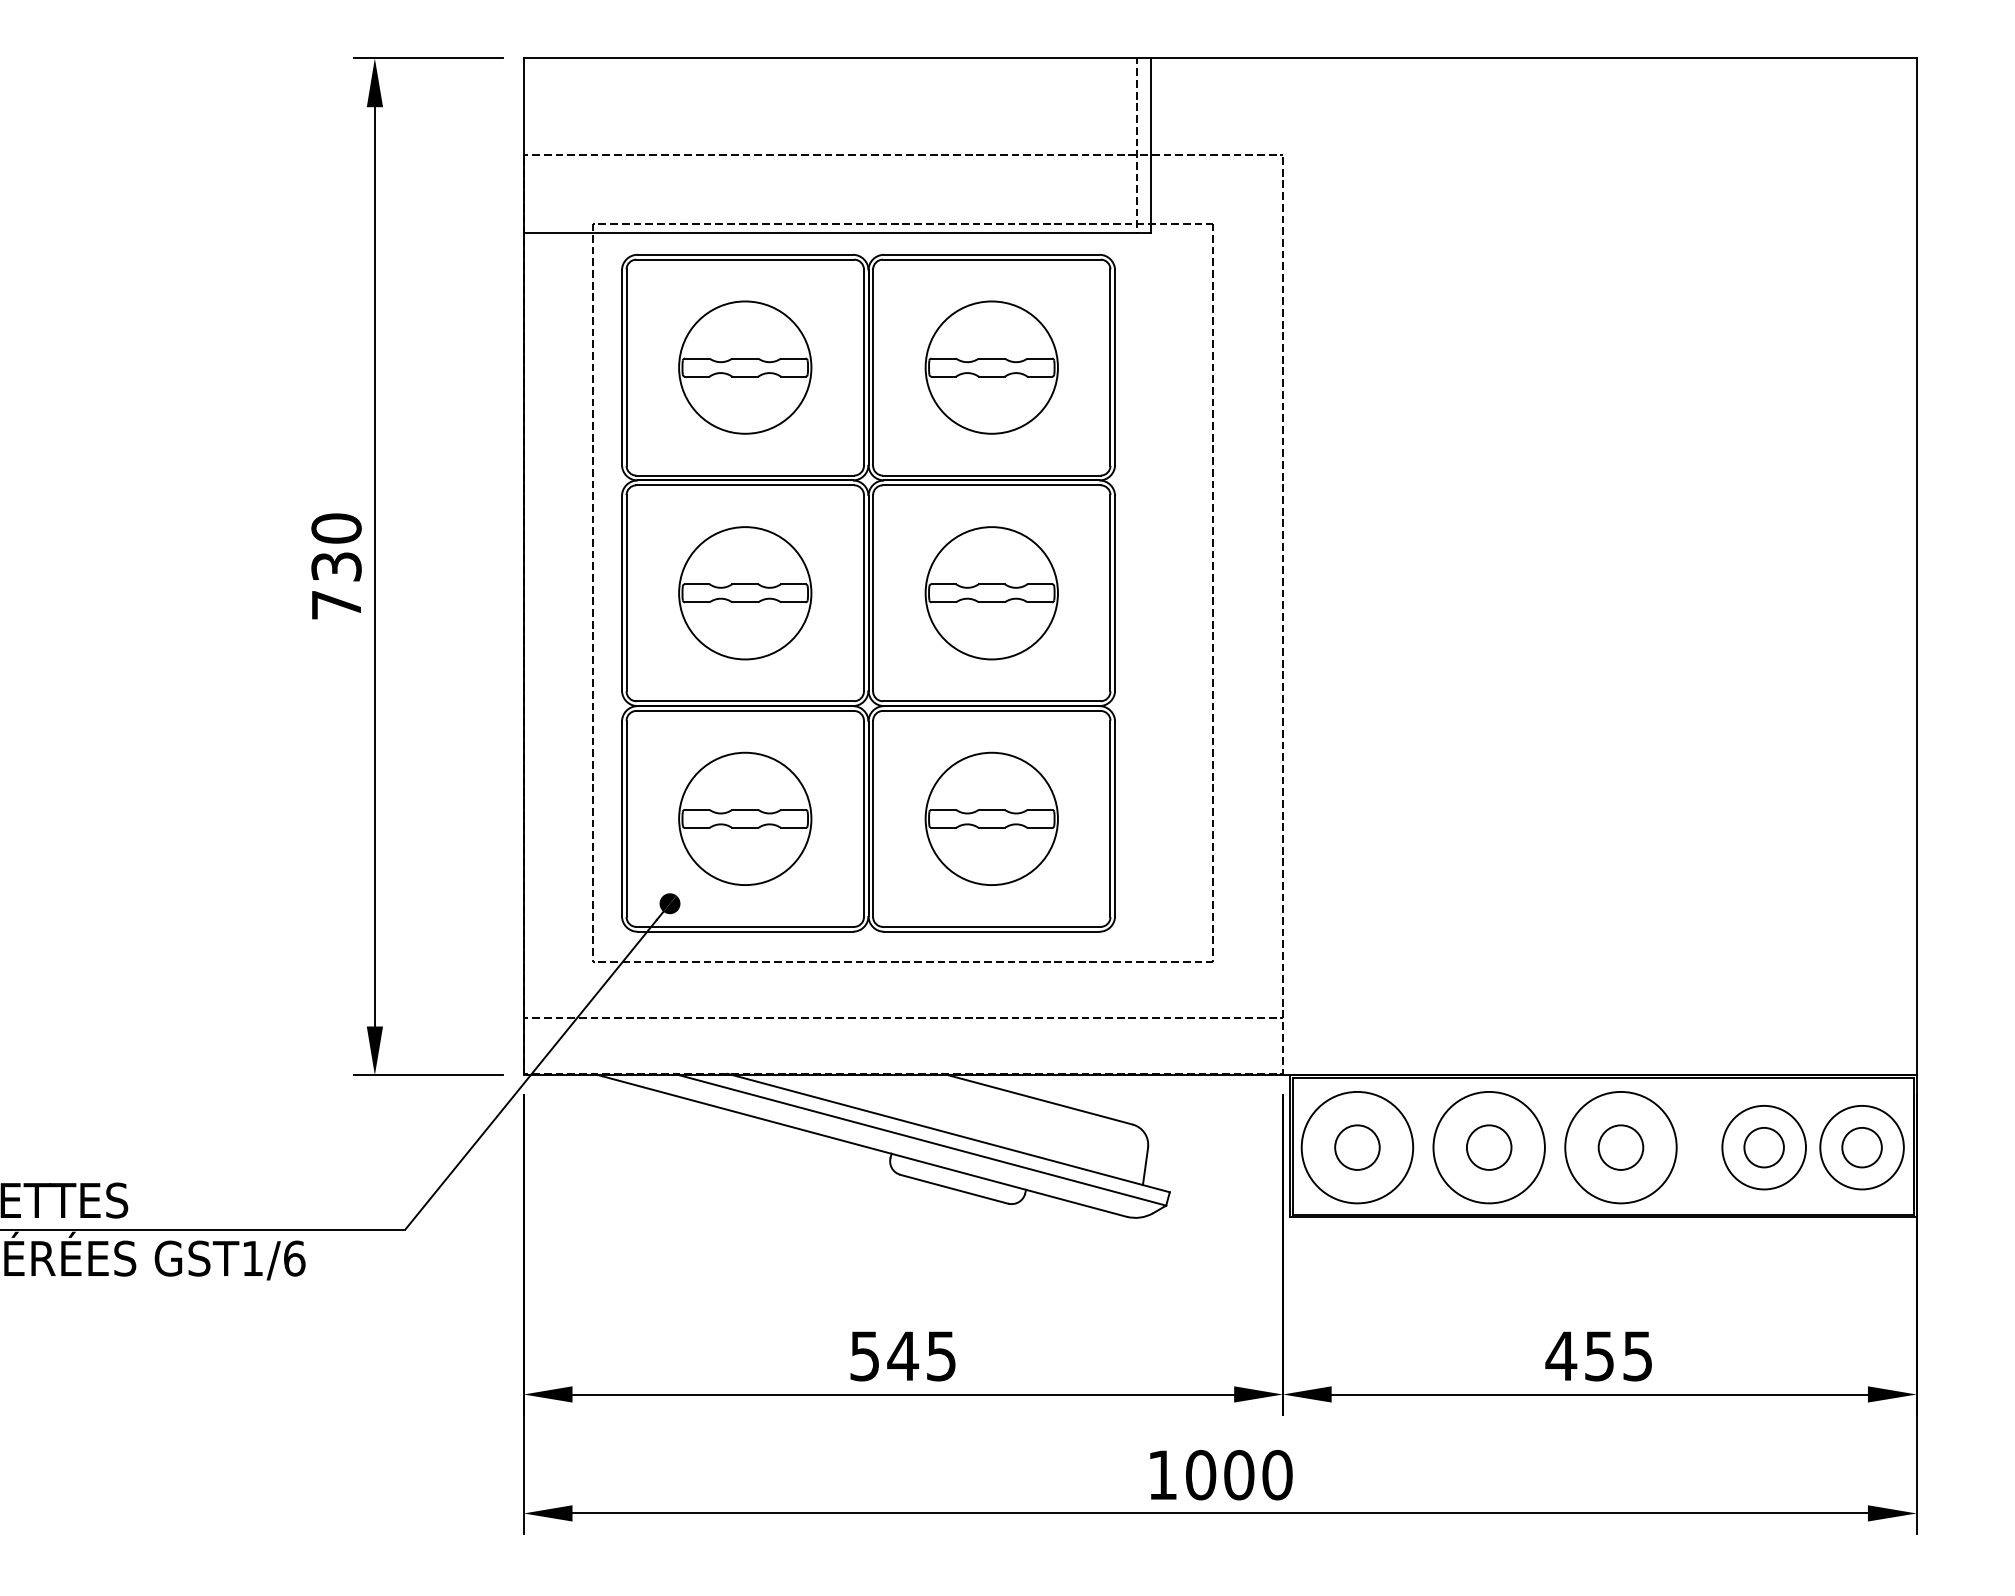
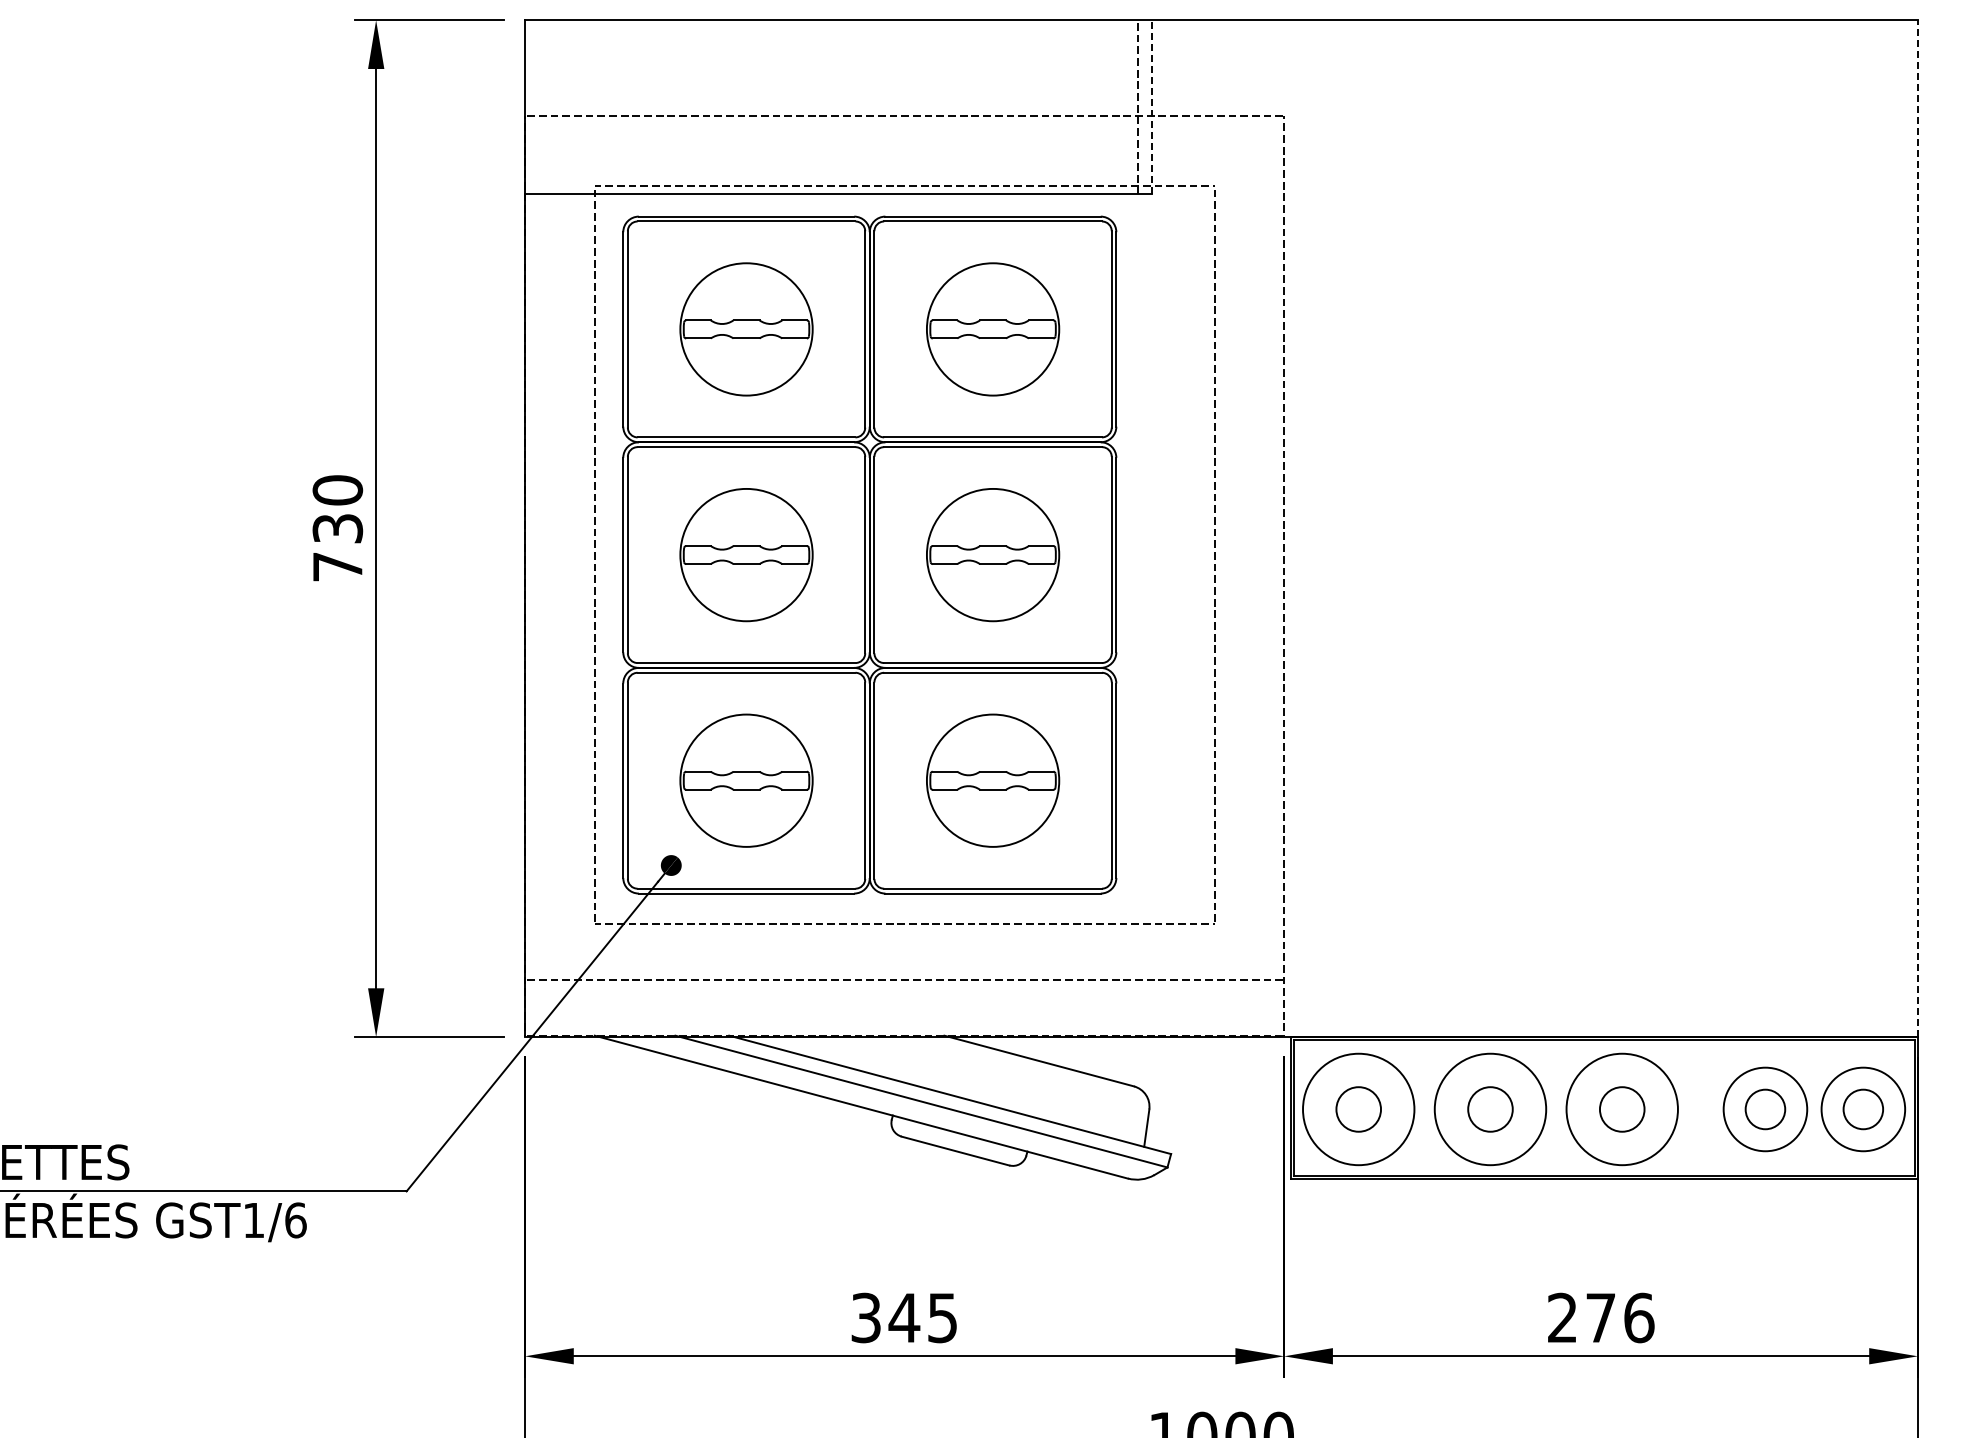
line: (1150, 144) -> (1151, 106), solid -> dashed
line: (1916, 566) -> (1917, 528), solid -> dashed
text: (864, 1355) -> (865, 1317), 545 -> 345
text: (1599, 1356) -> (1600, 1318), 455 -> 276

